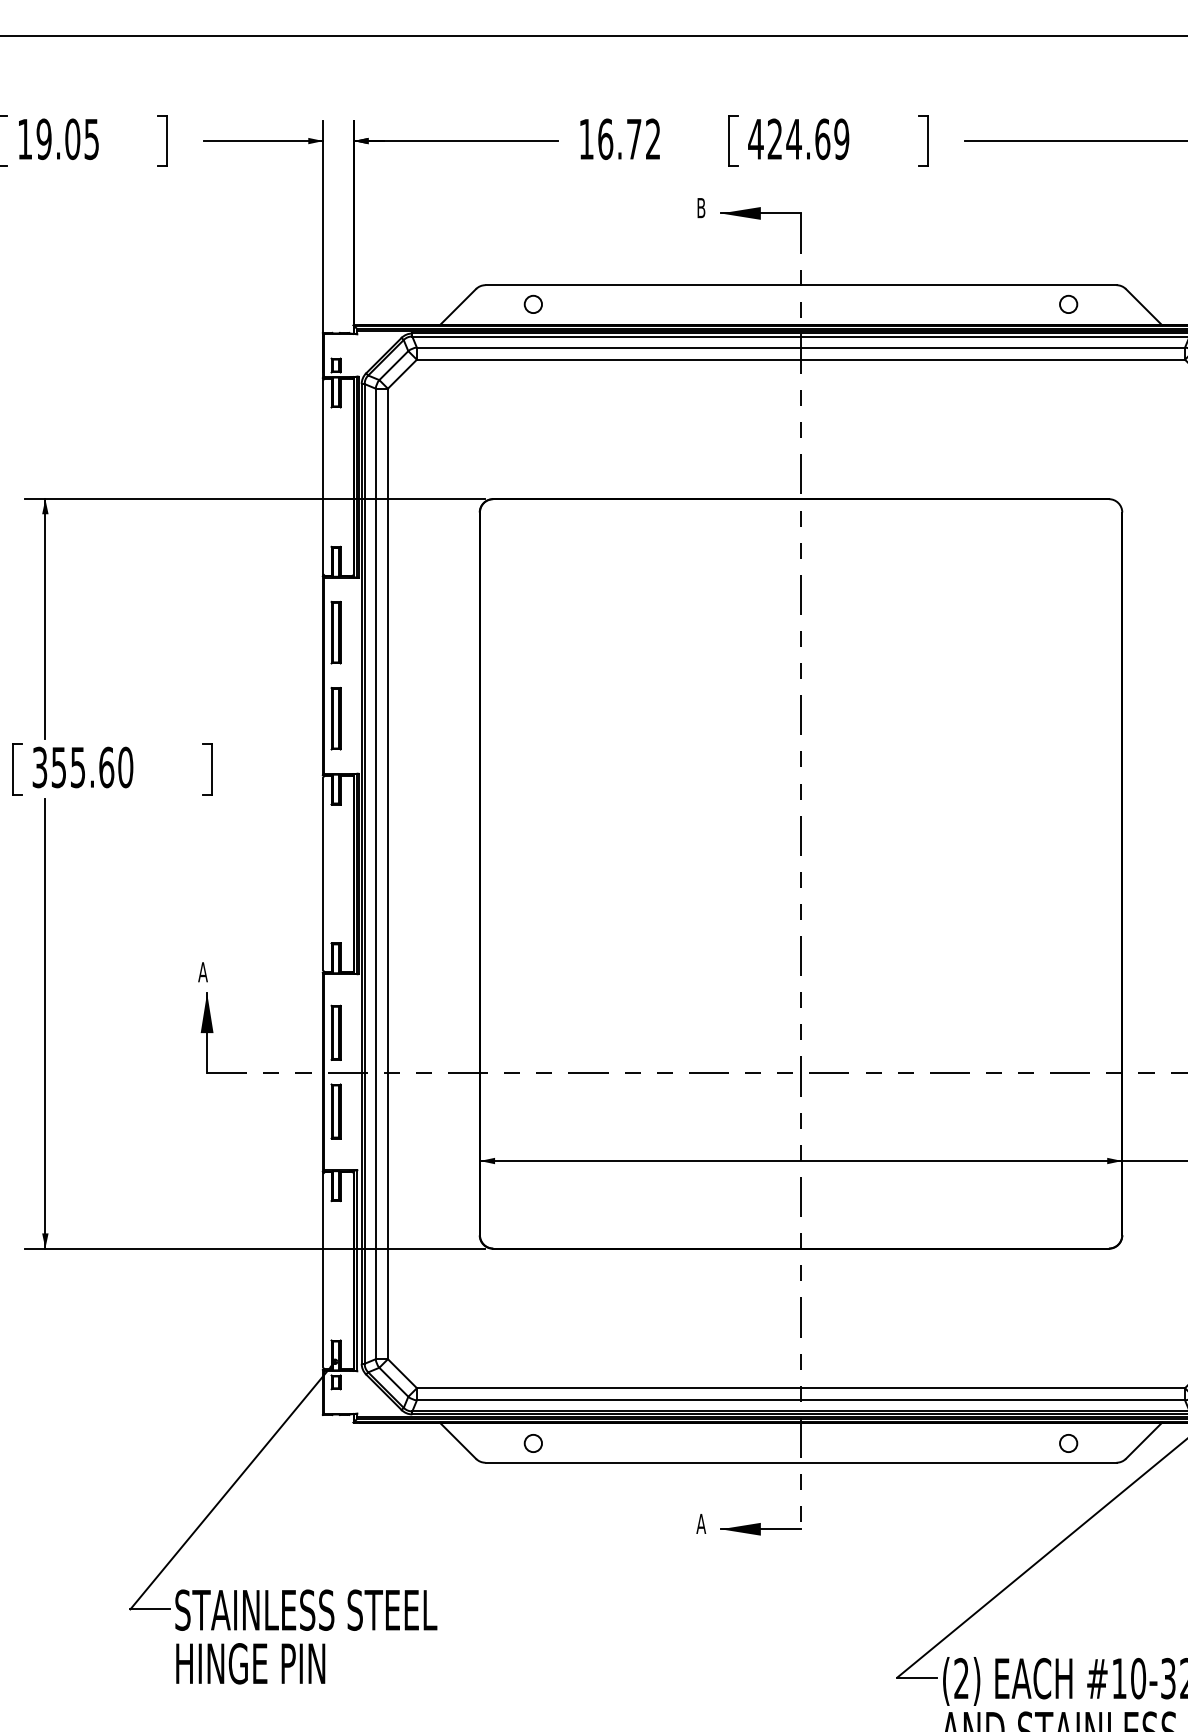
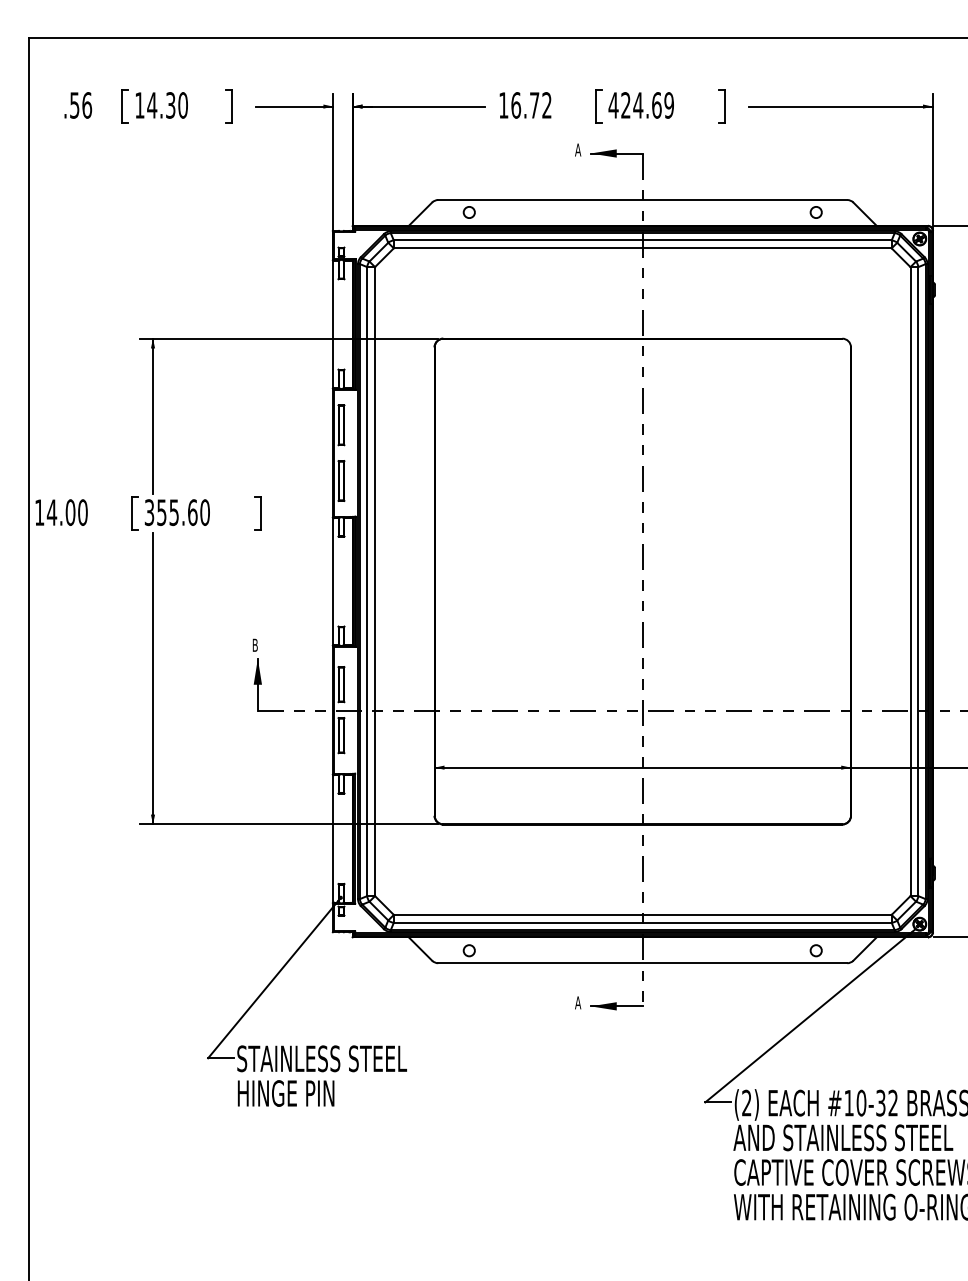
text: (67, 139) -> (167, 105), 19.05 -> 14.30
text: (701, 207) -> (578, 149), B -> A
text: (203, 970) -> (255, 644), A -> B

